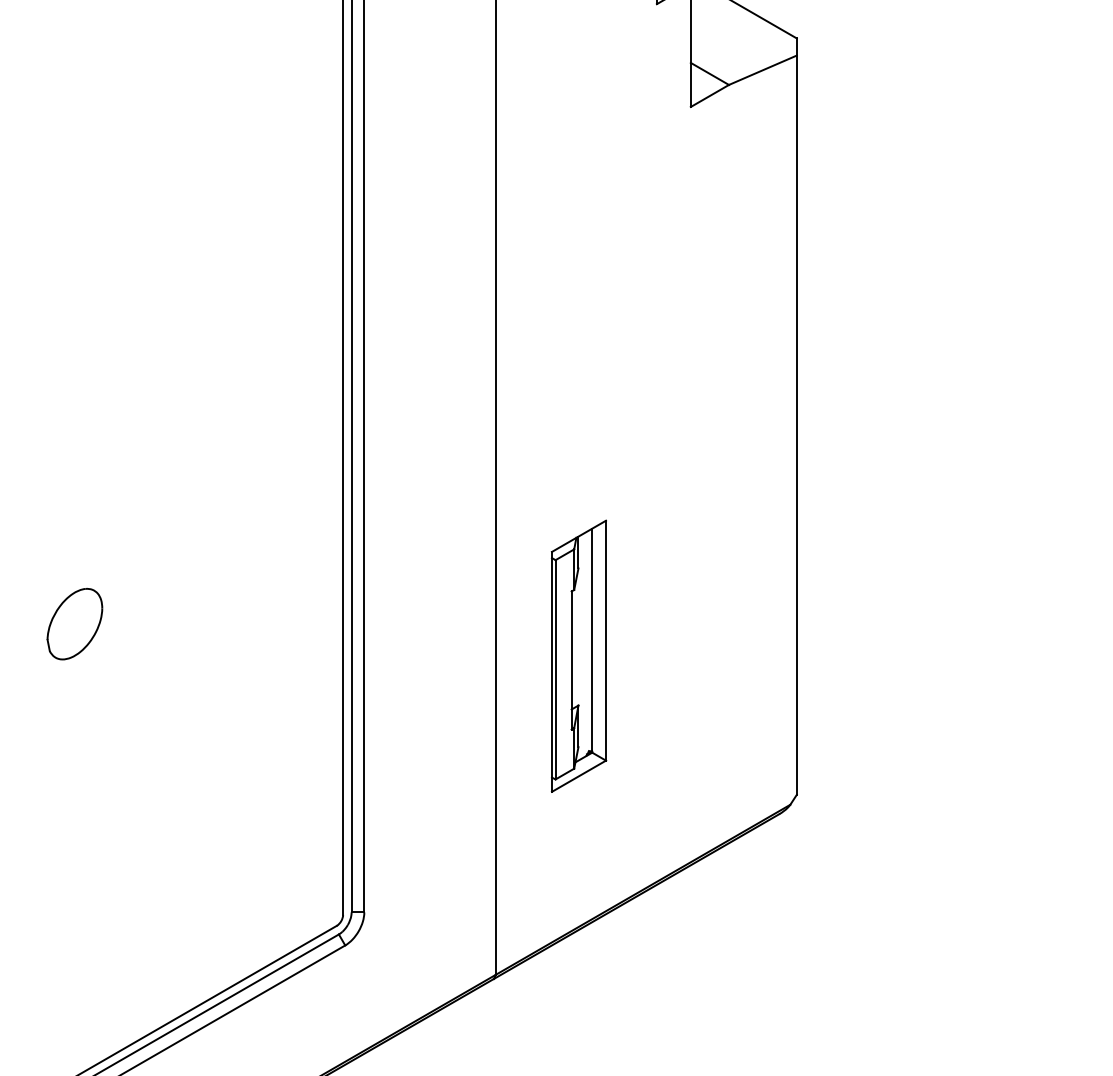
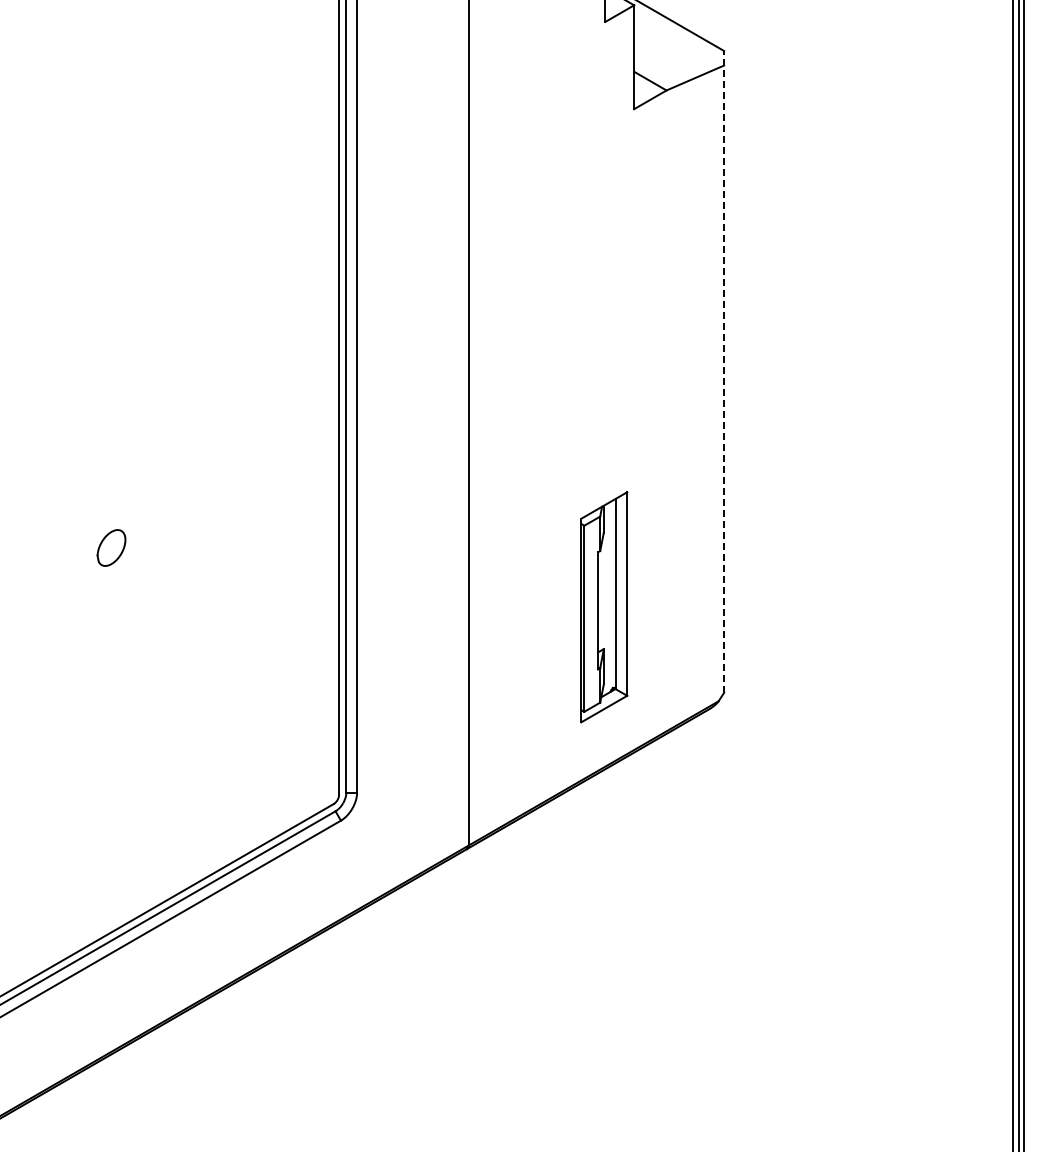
line: (797, 416) -> (724, 371), solid -> dashed
part: (74, 623) -> (111, 547), size x0.6
part: (579, 656) -> (604, 607), moved

